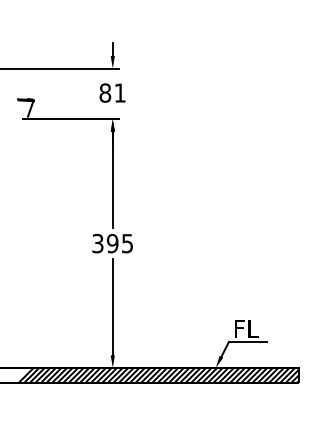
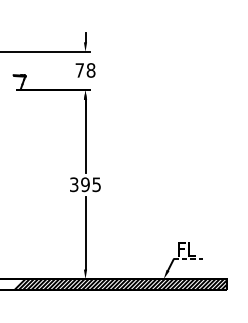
text: (112, 92) -> (85, 70), 81 -> 78
line: (248, 341) -> (188, 259), solid -> dashed

